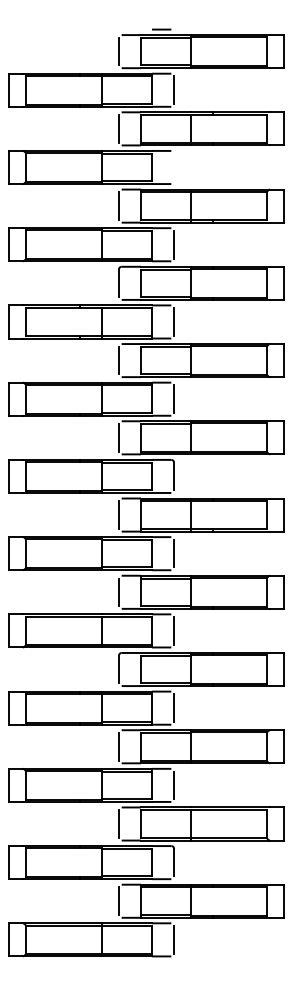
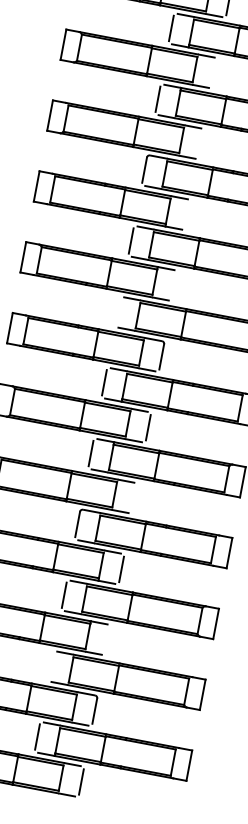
line: (174, 244) -> (202, 144), removed
line: (174, 321) -> (188, 214), removed
line: (174, 399) -> (175, 286), removed
line: (118, 437) -> (117, 311), removed
line: (174, 630) -> (135, 498), removed
line: (174, 785) -> (108, 640), removed
line: (118, 823) -> (50, 665), removed

